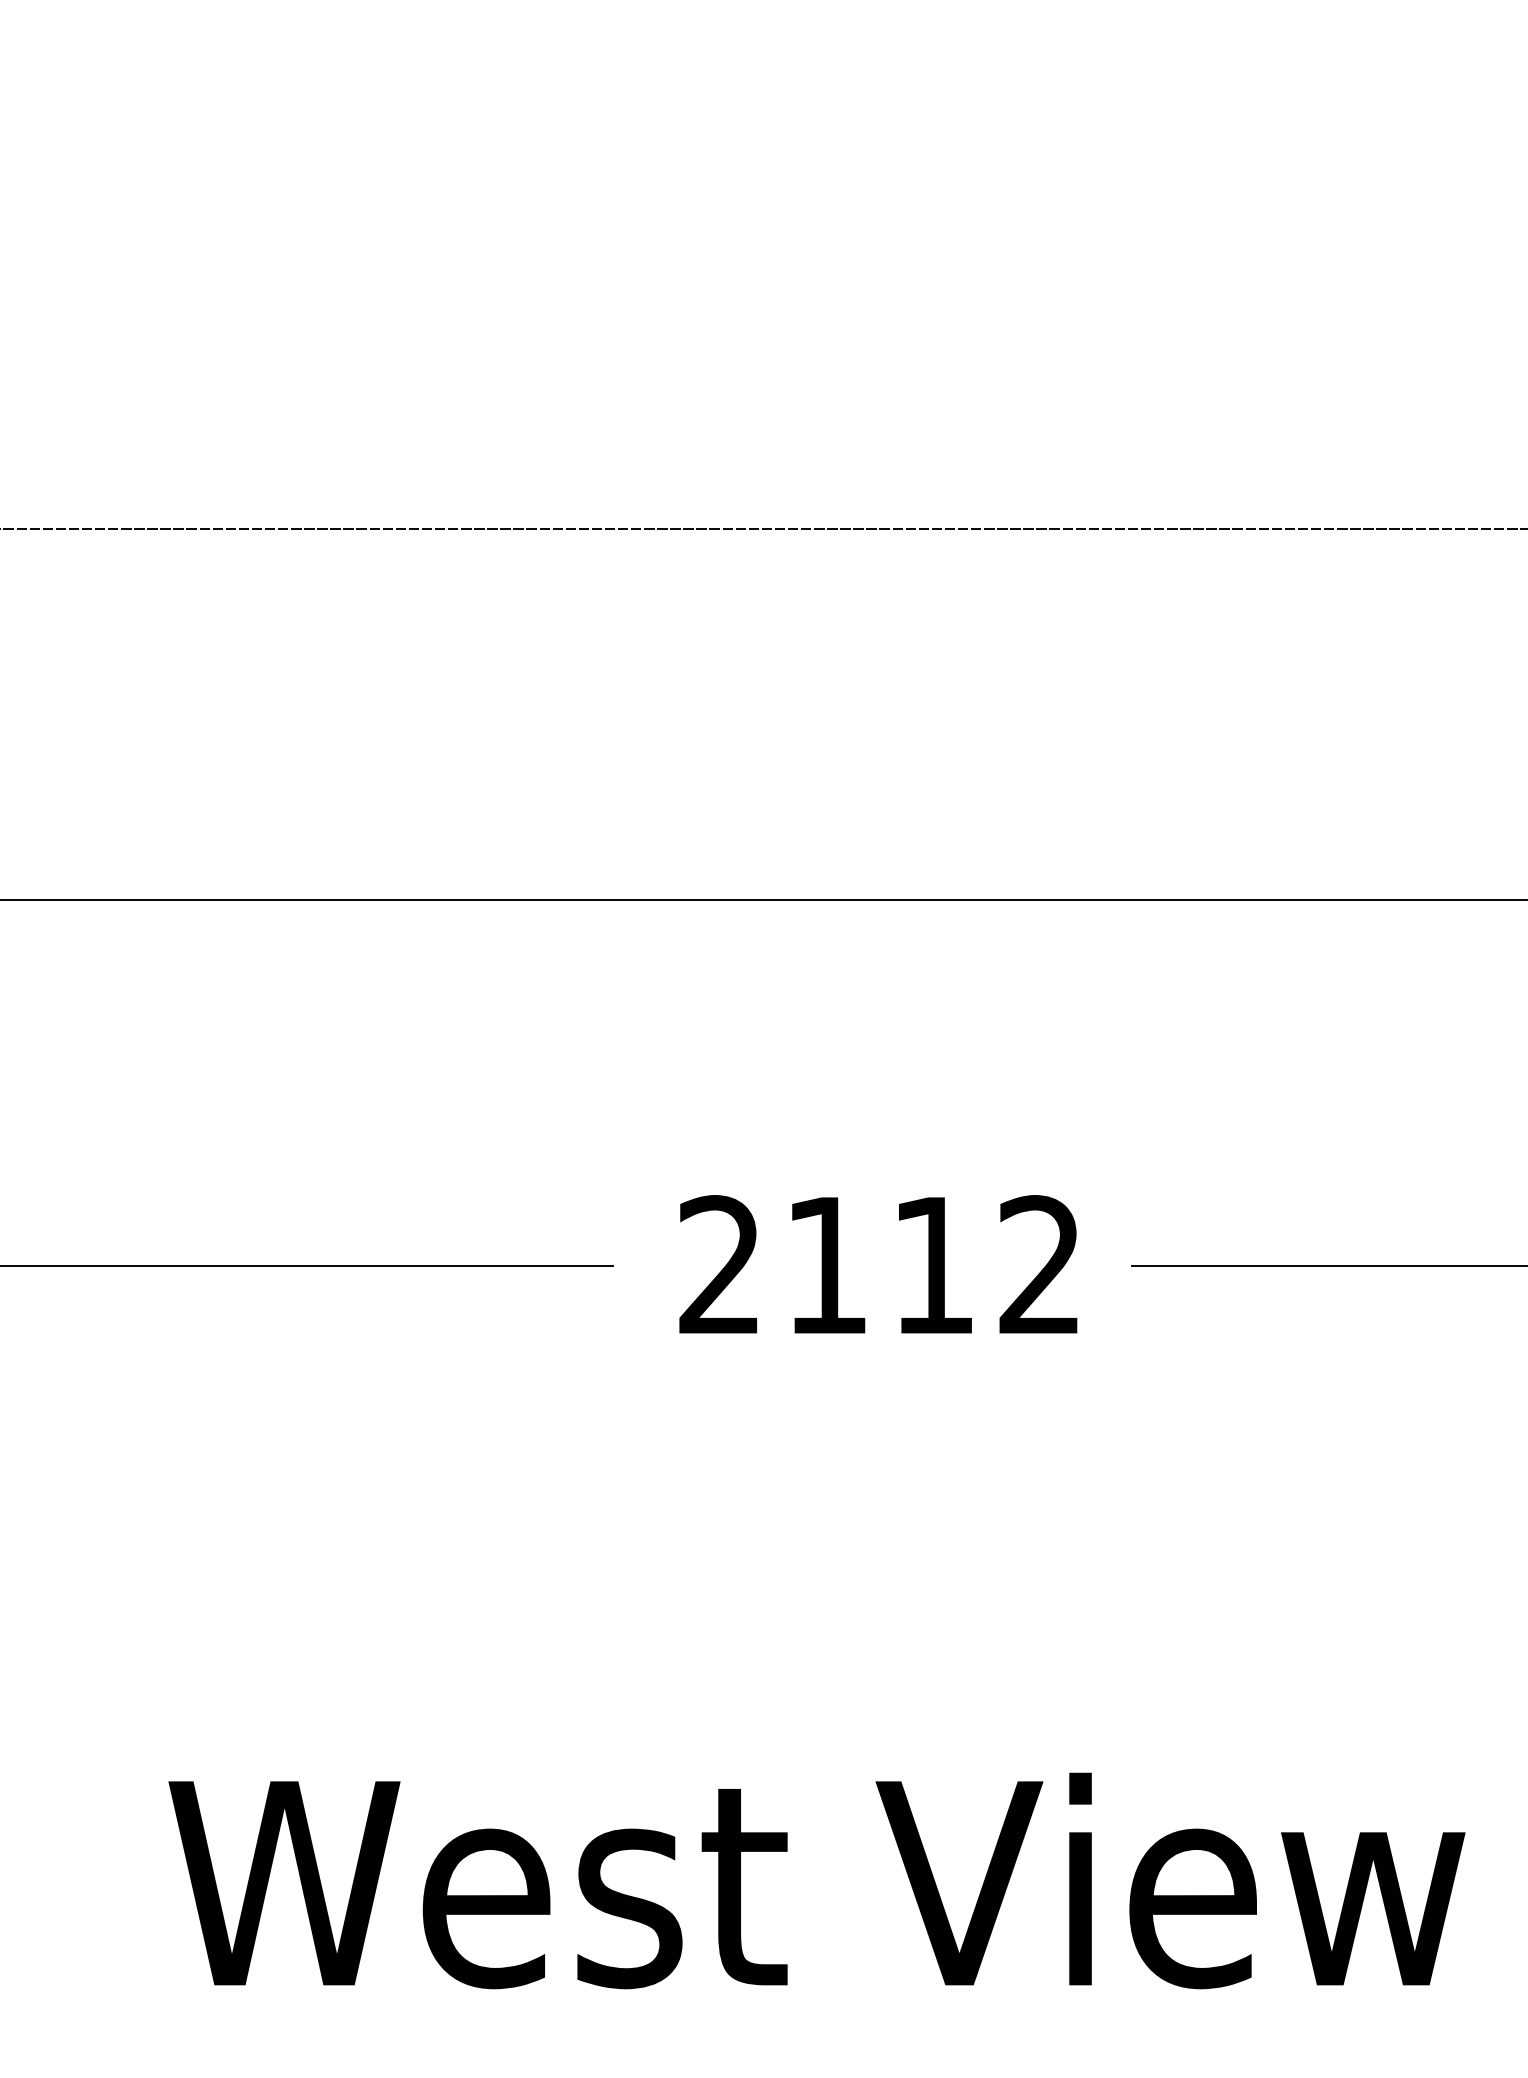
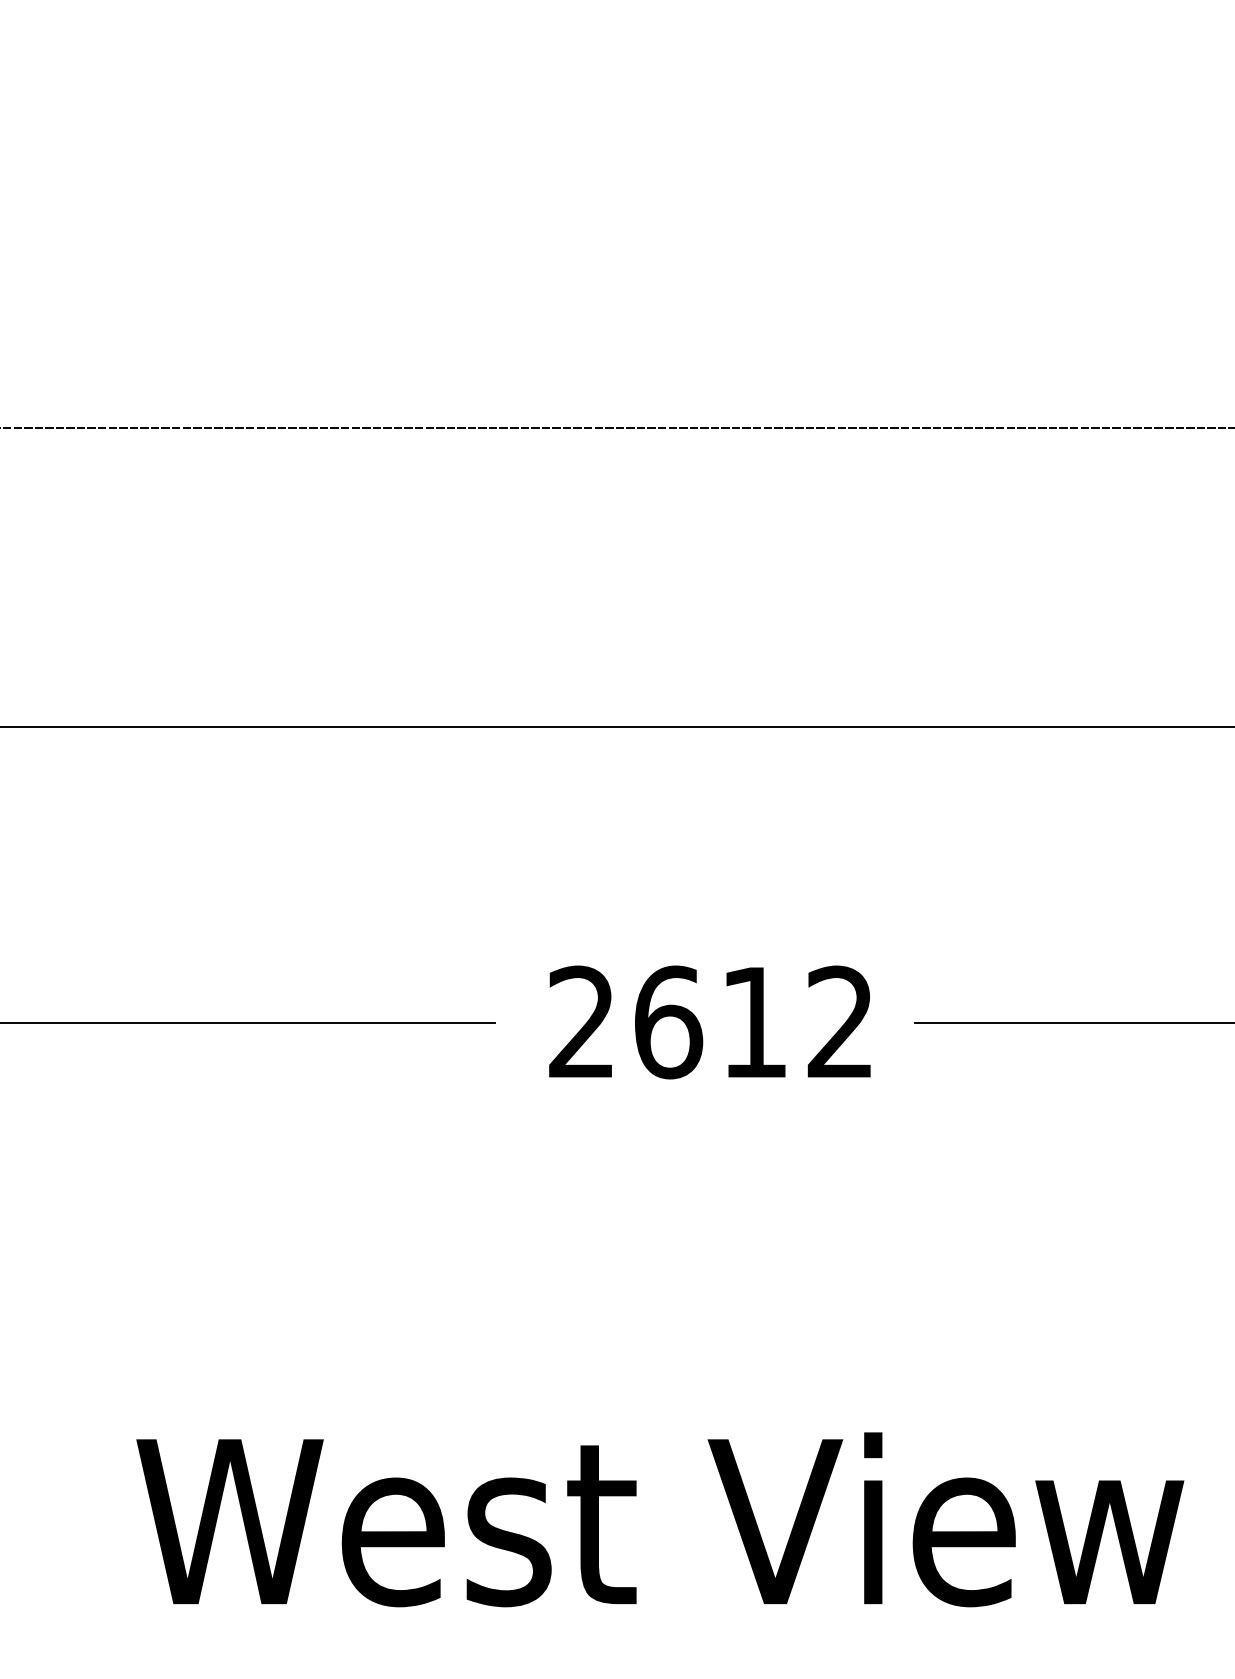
text: (827, 1265) -> (668, 1022), 2112 -> 2612

